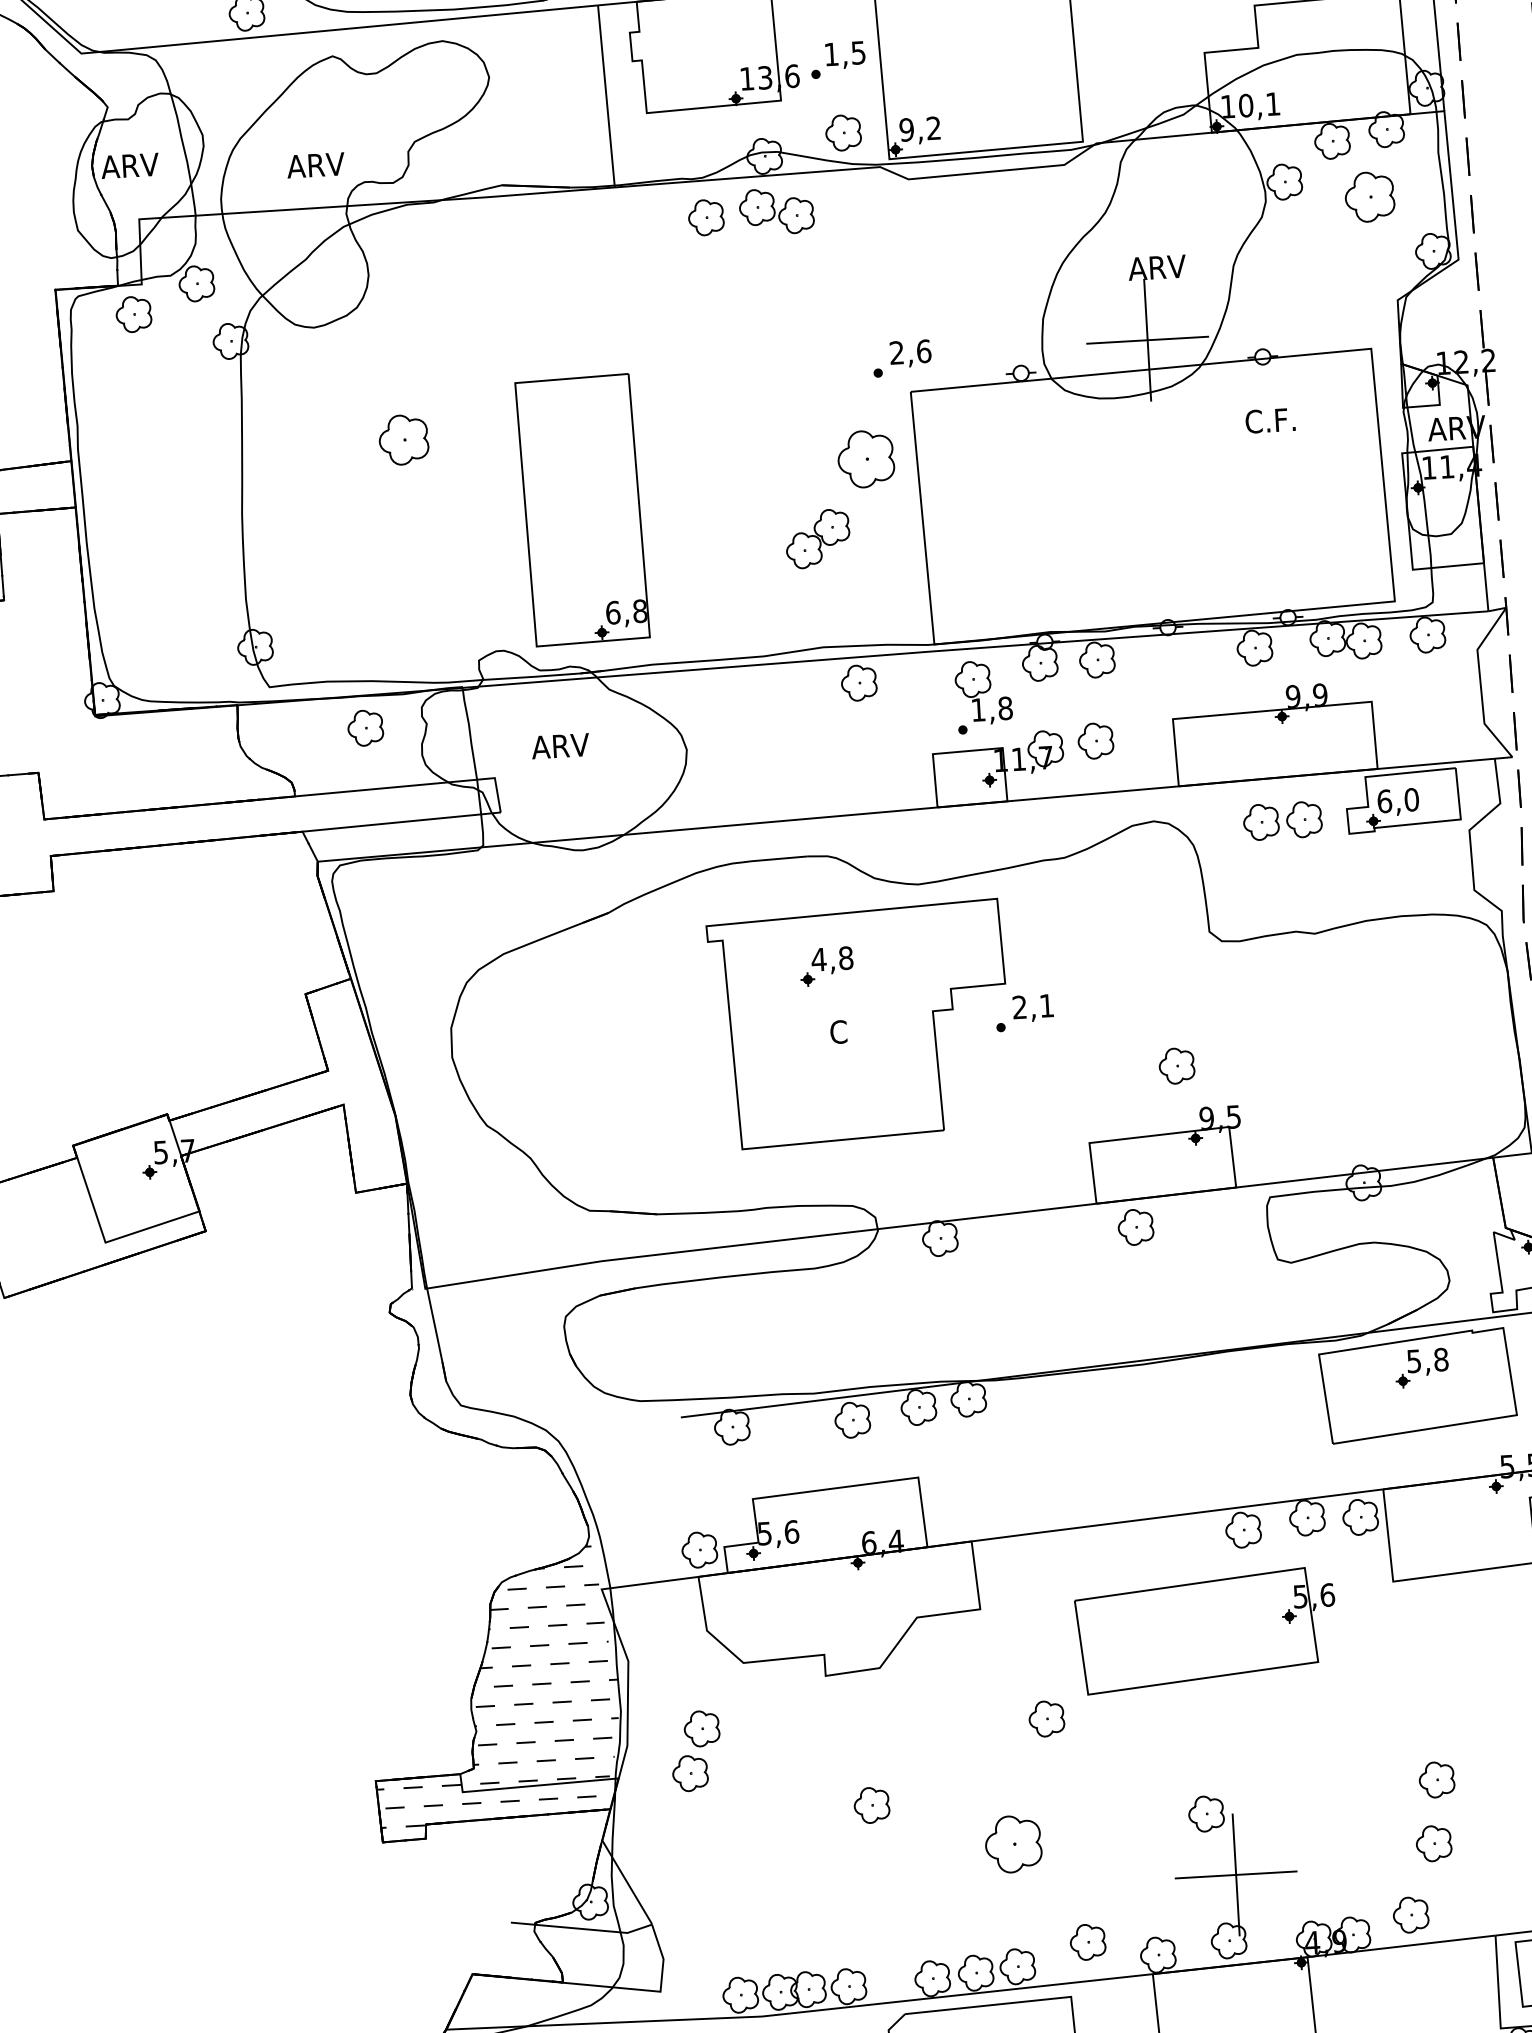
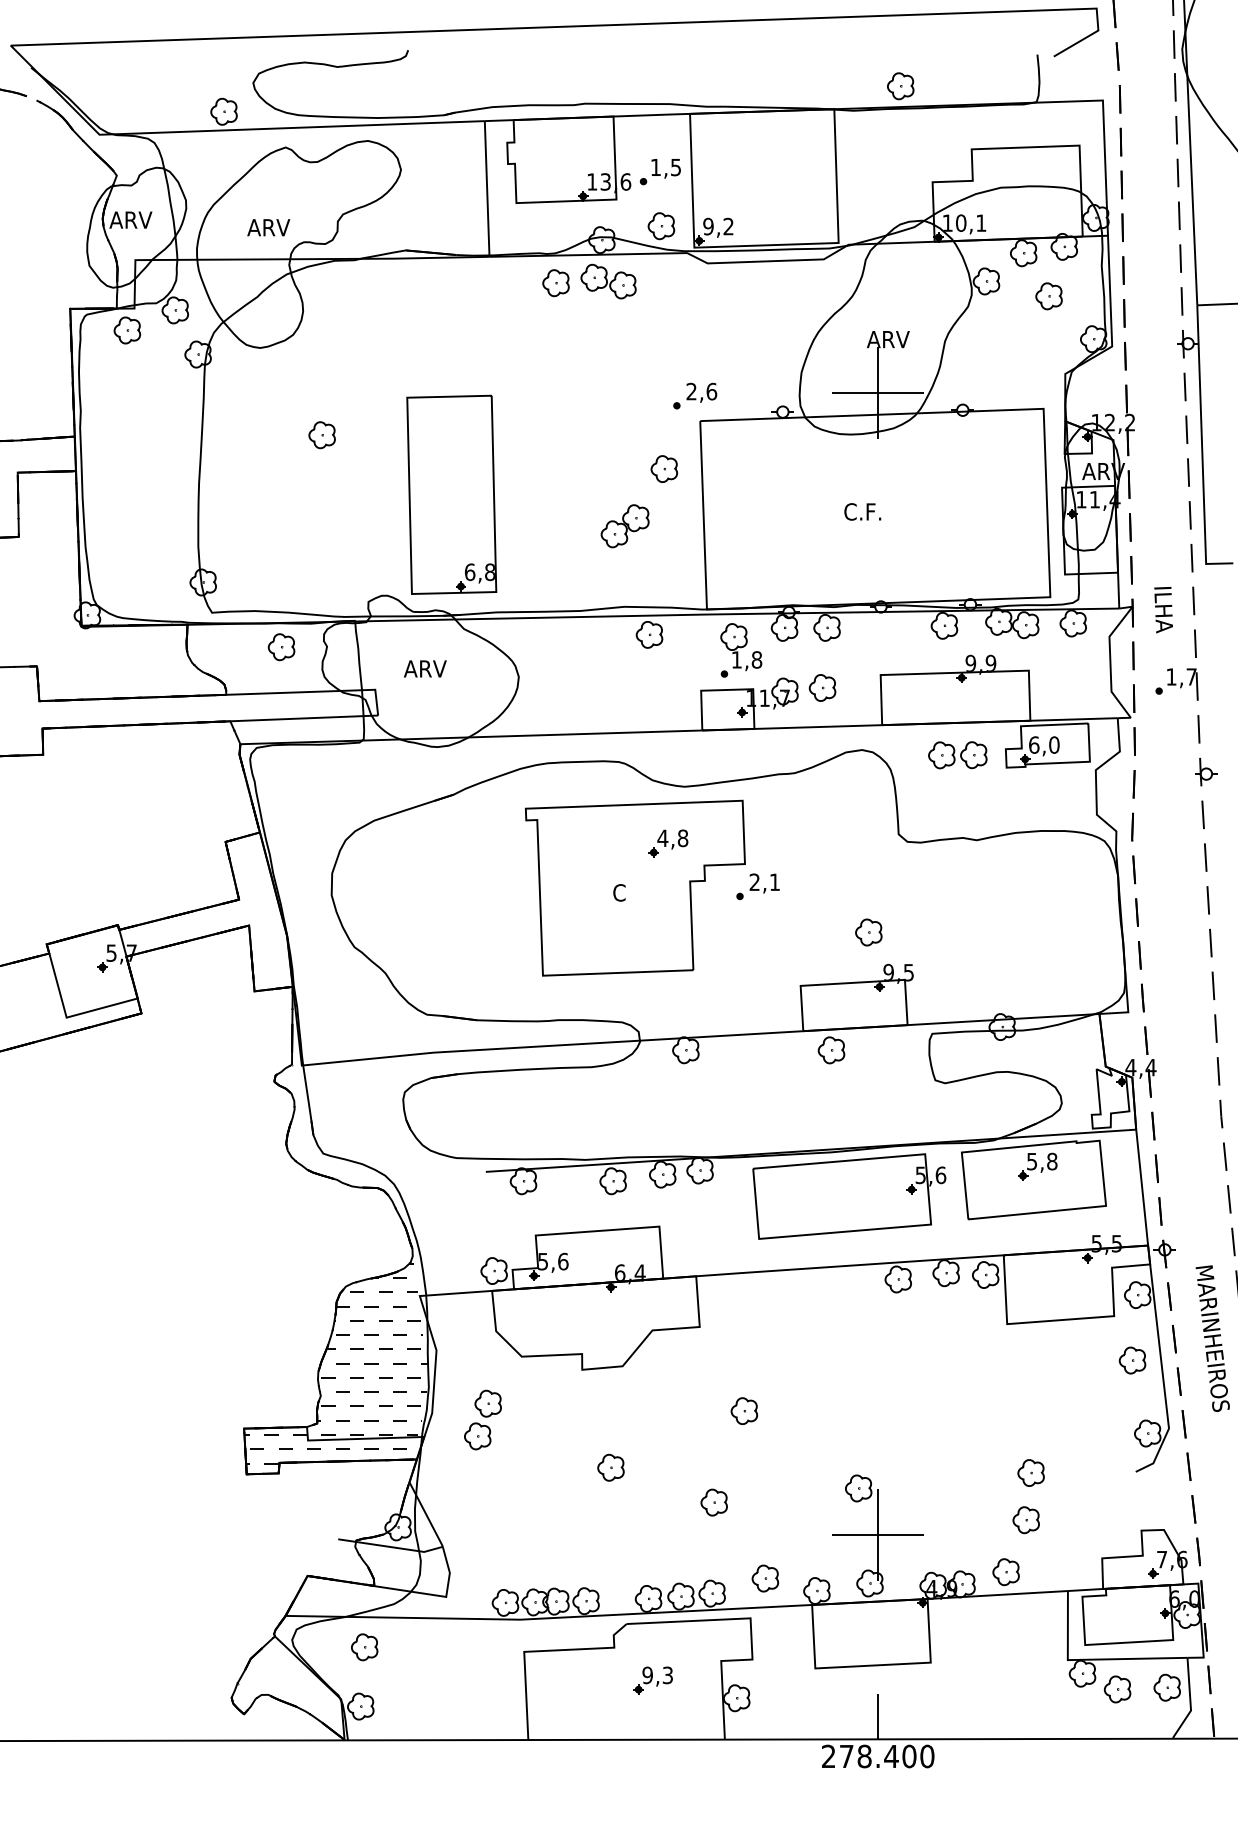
part: (1369, 197) -> (1048, 296), size x0.71
text: (1270, 420) -> (862, 511), moved
part: (402, 440) -> (321, 435), size x0.71
part: (866, 458) -> (664, 468), size x0.62
part: (826, 966) -> (668, 843), moved
part: (1206, 1630) -> (849, 1196), moved
part: (1012, 1844) -> (713, 1502), size x0.62

